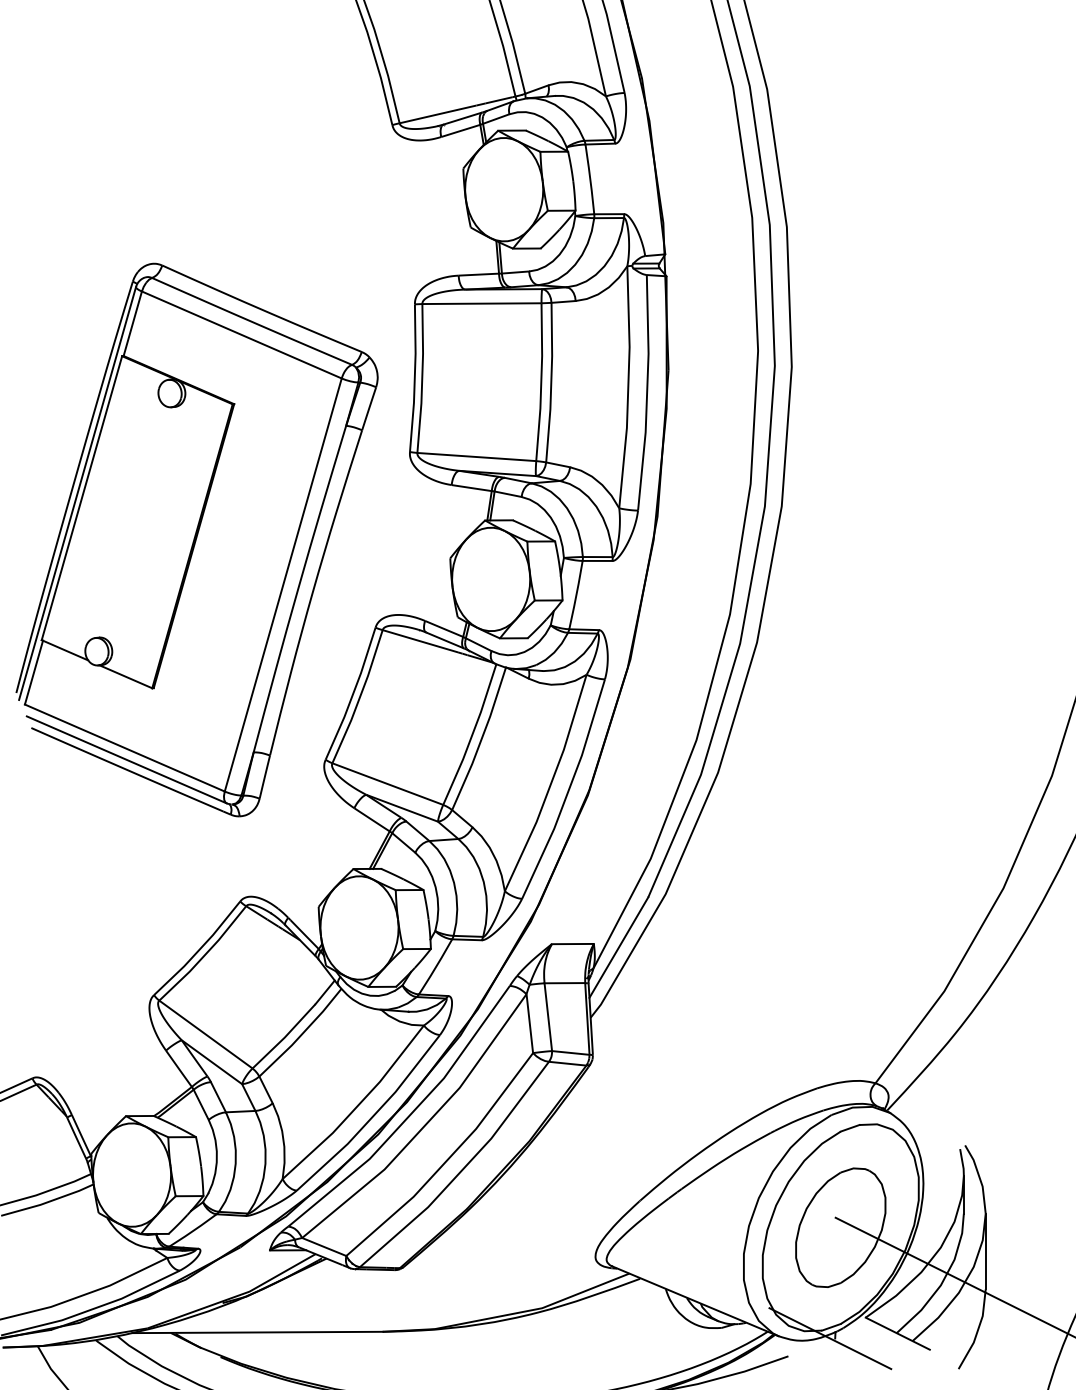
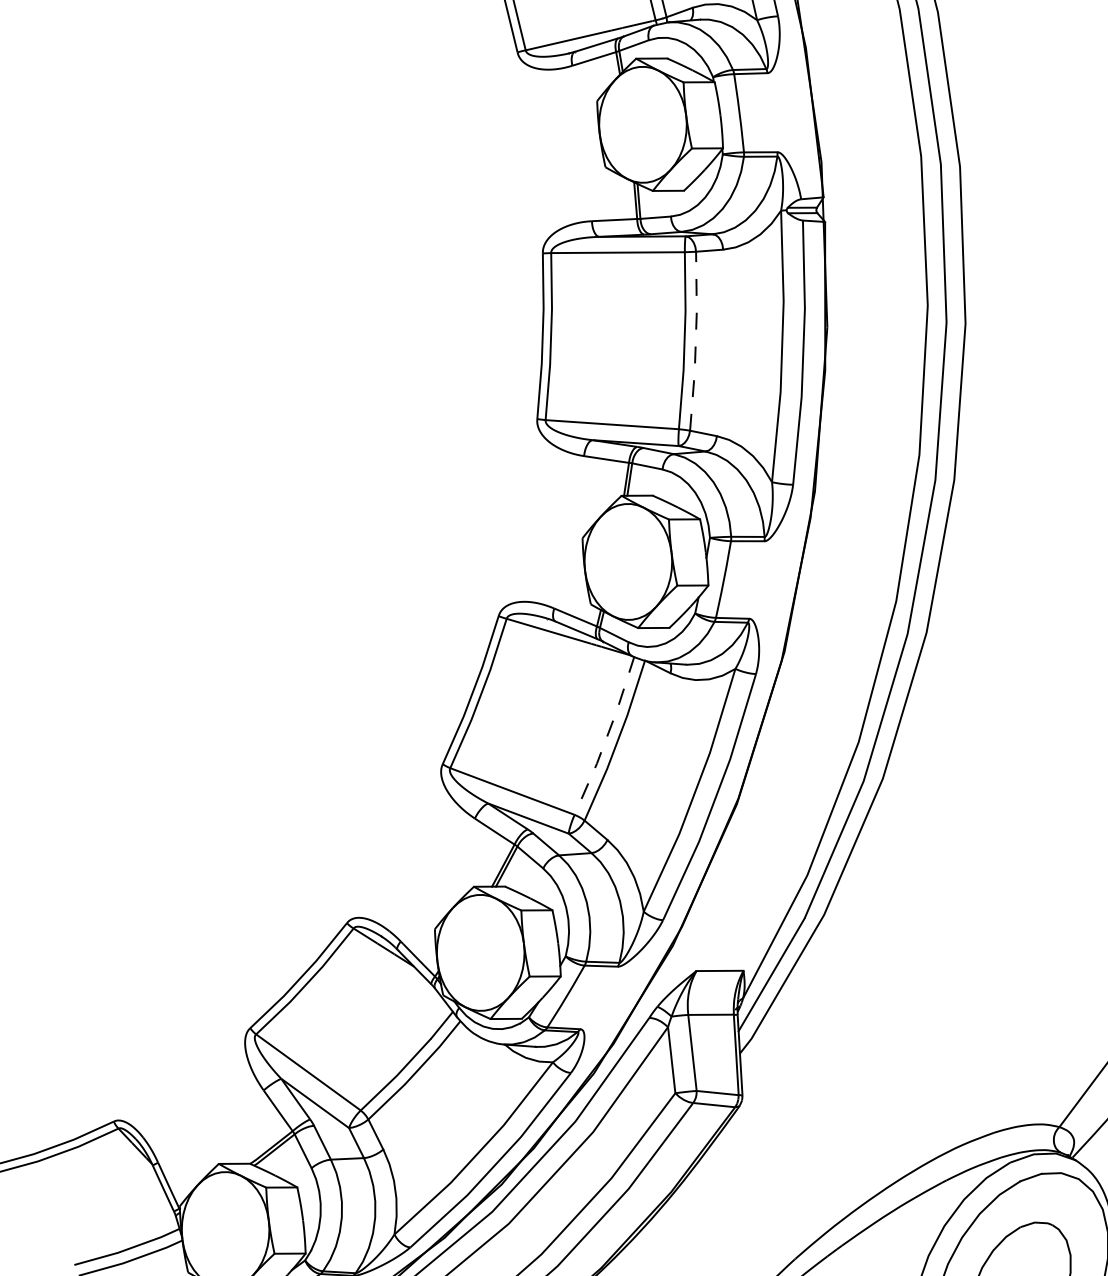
line: (551, 382) -> (696, 341), solid -> dashed
part: (196, 539) -> (297, 517), removed
line: (472, 735) -> (607, 737), solid -> dashed

